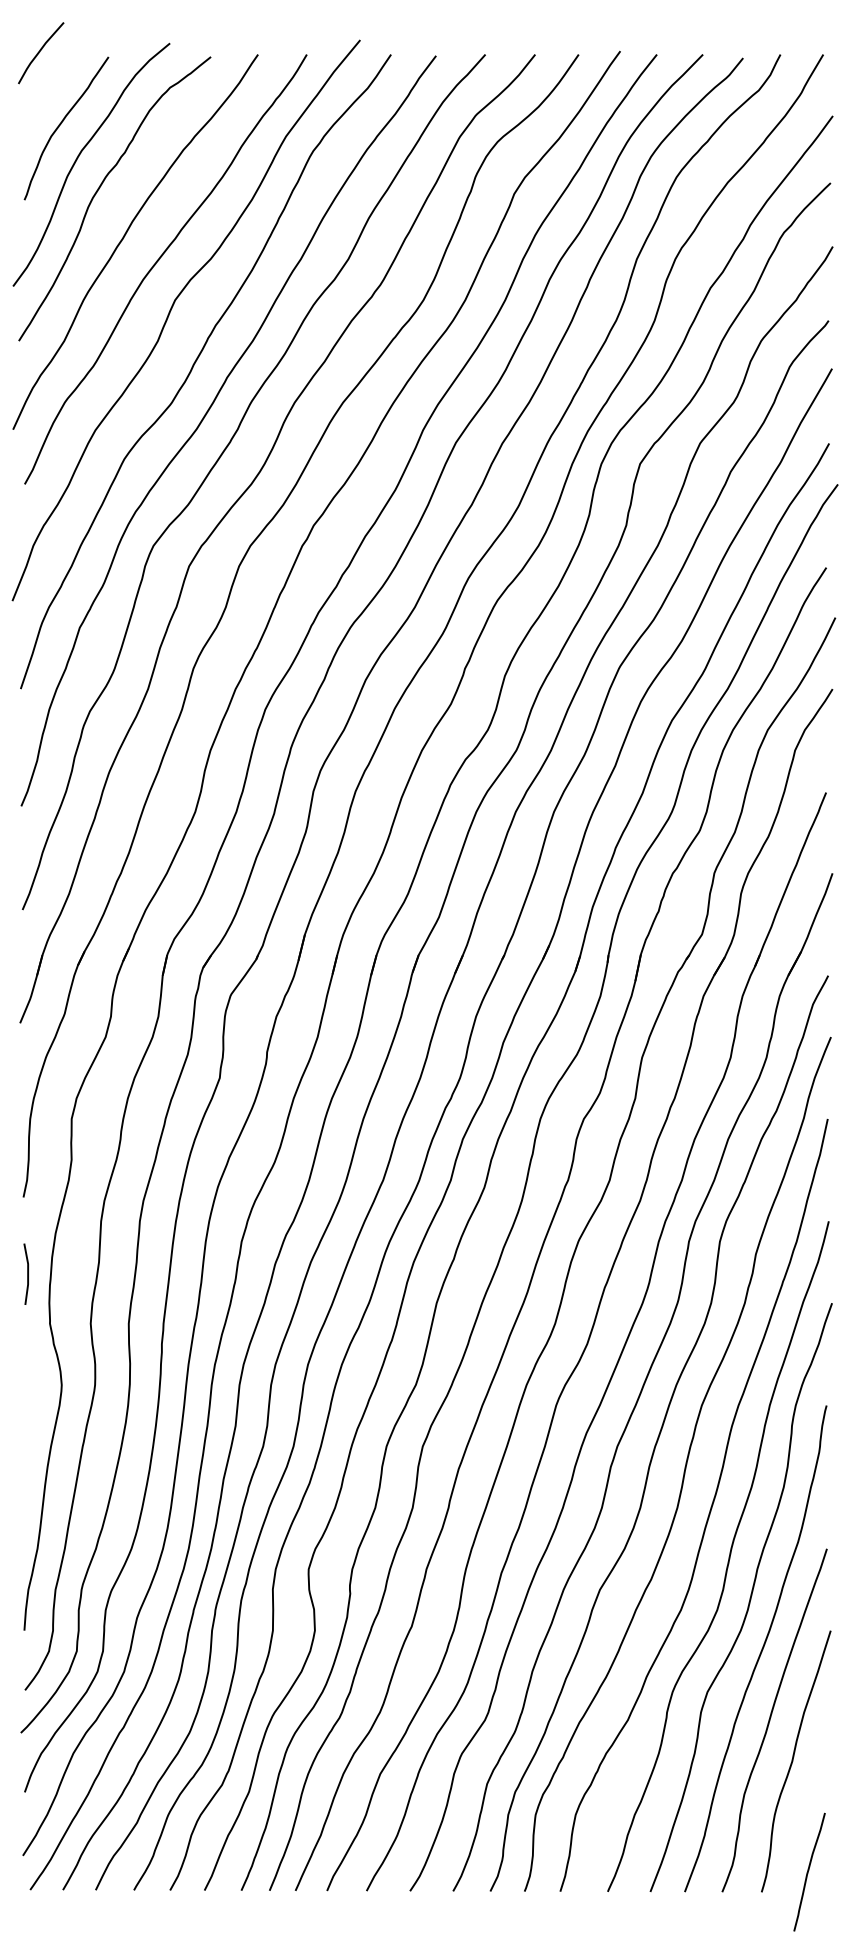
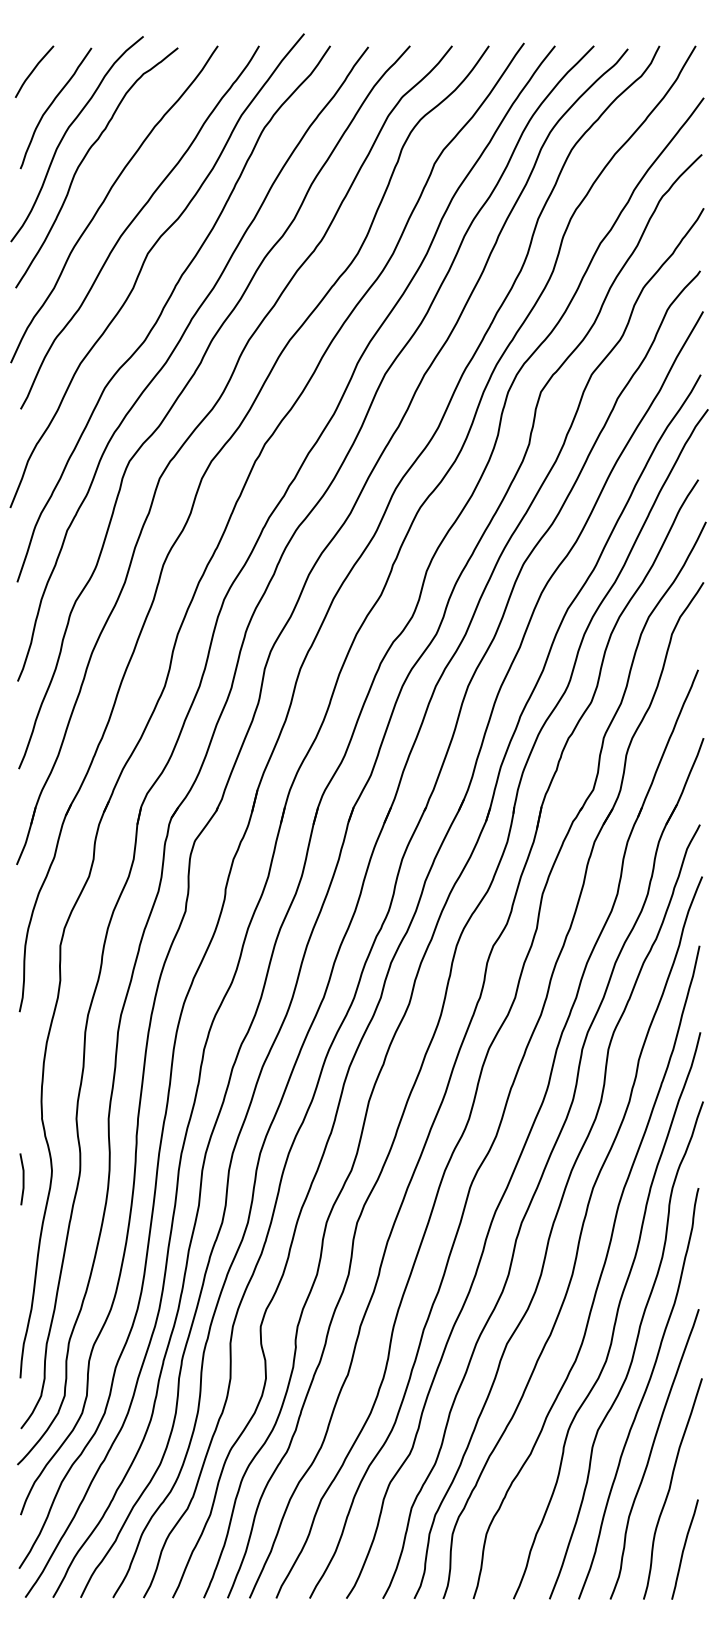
curve: (39, 53) -> (33, 72), moved
line: (27, 1273) -> (23, 1178), moved
curve: (809, 1870) -> (684, 1548), moved

